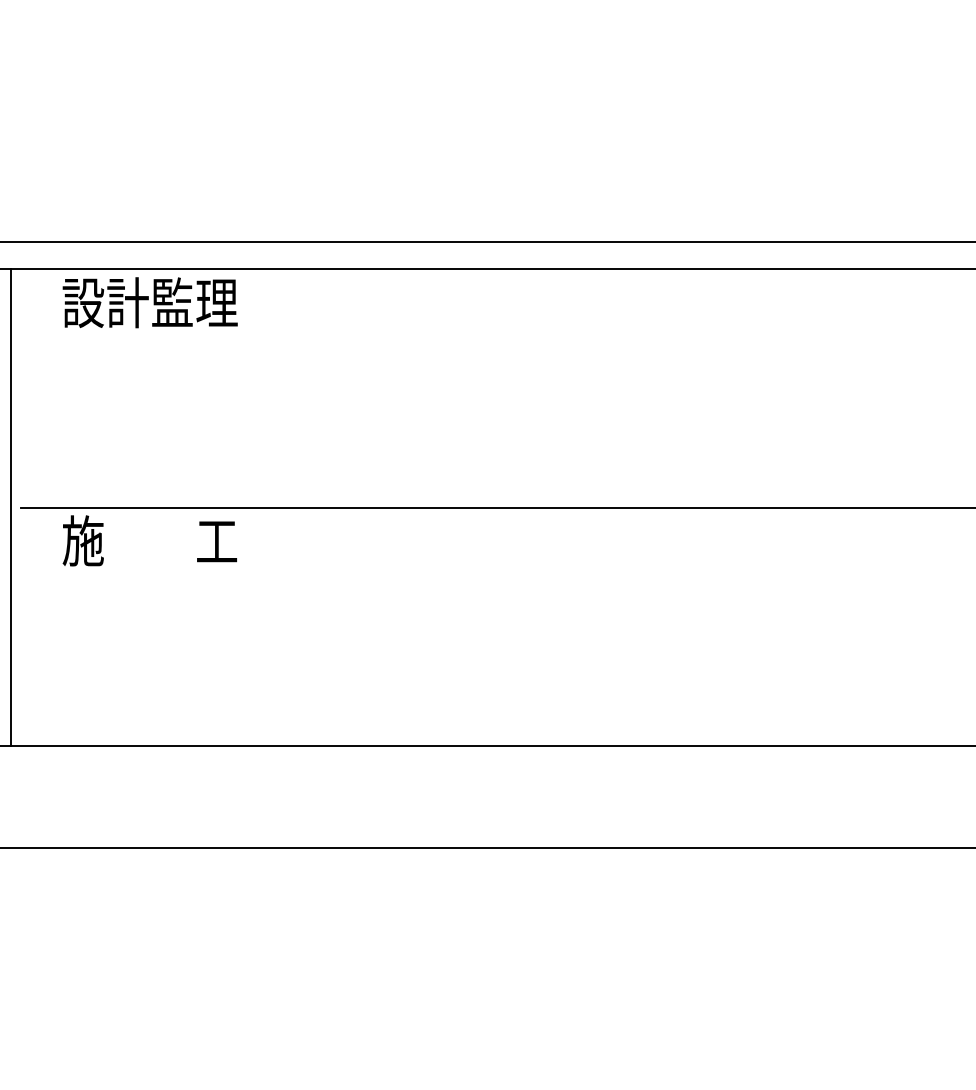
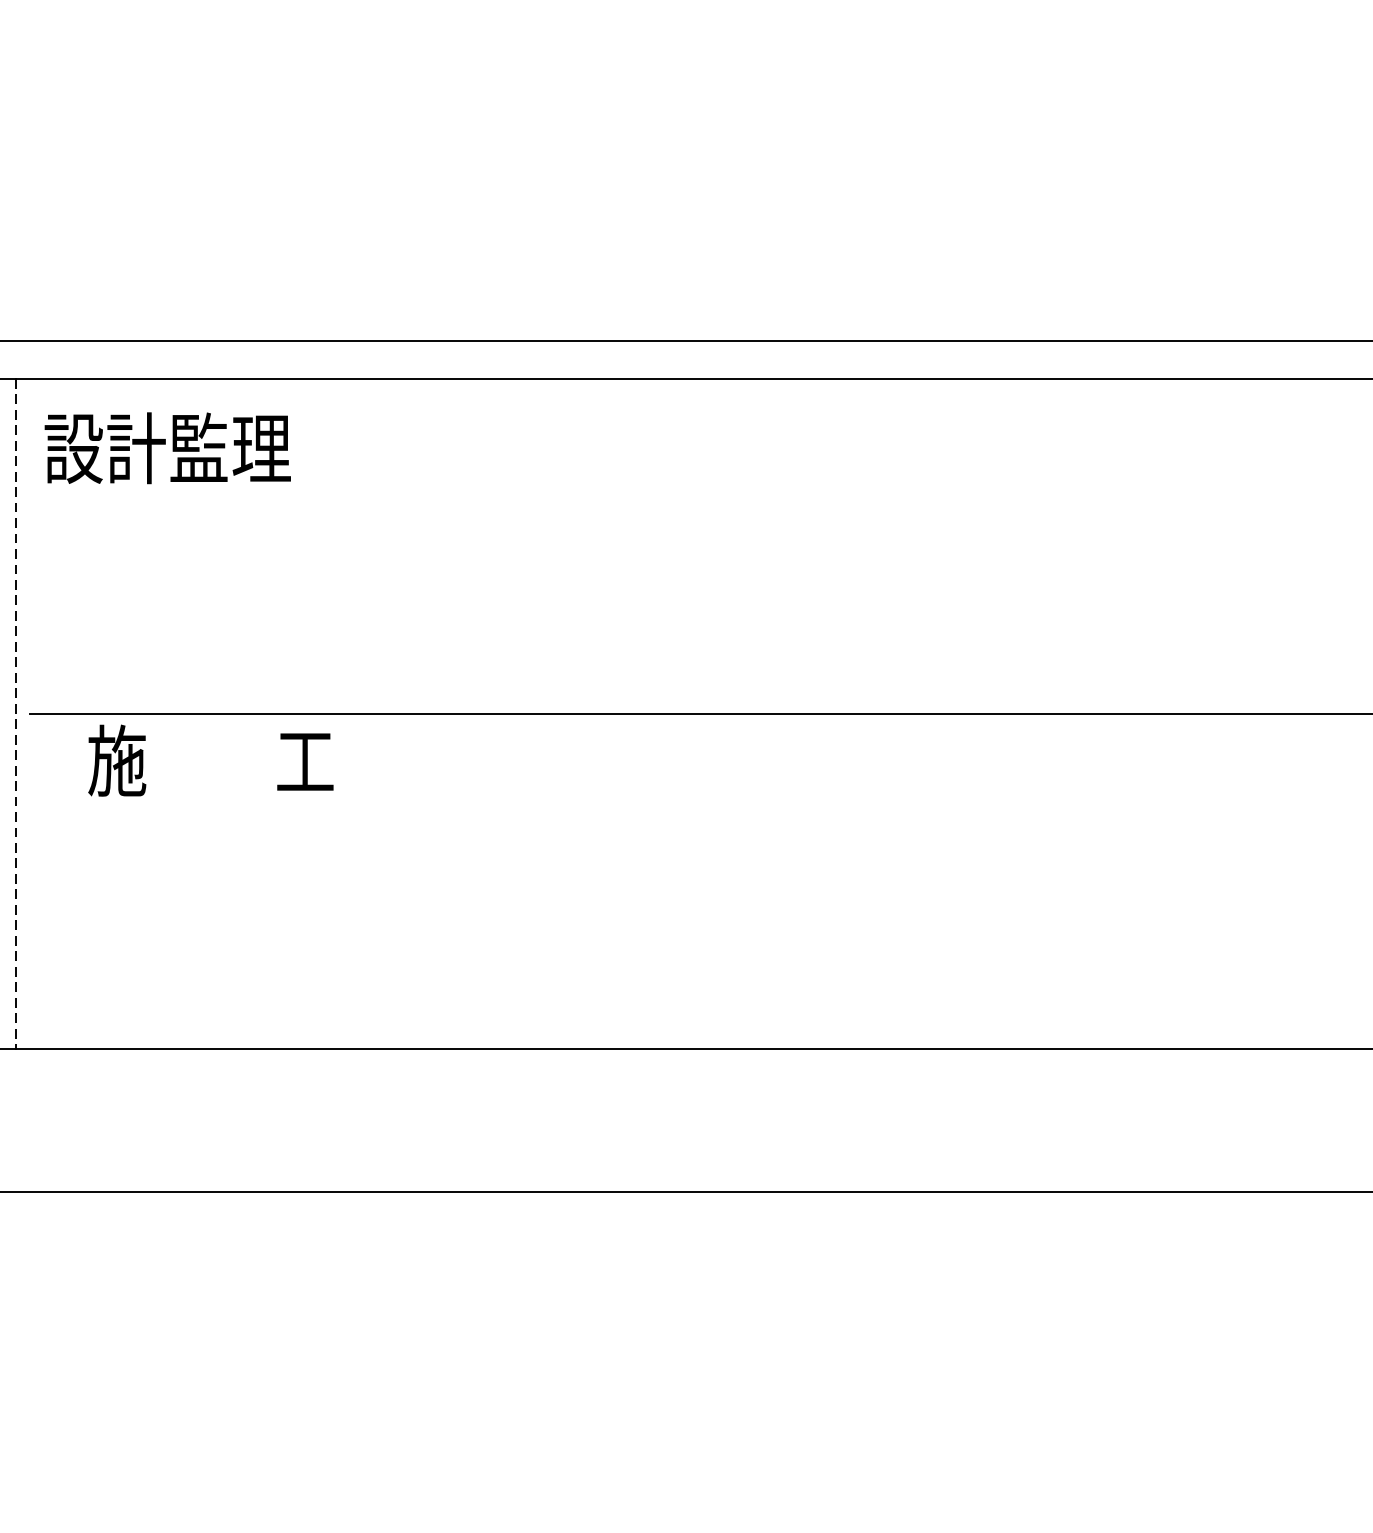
text: (149, 302) -> (166, 447), moved
line: (11, 508) -> (16, 715), solid -> dashed

